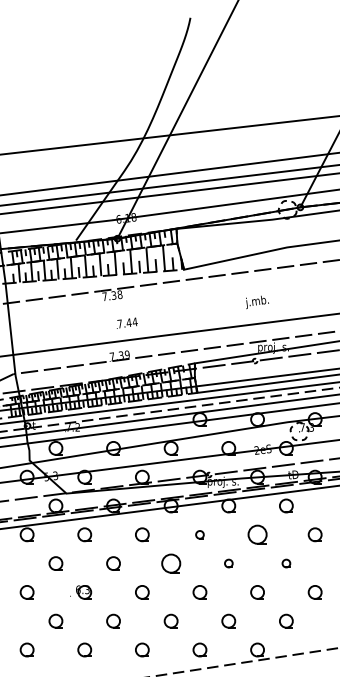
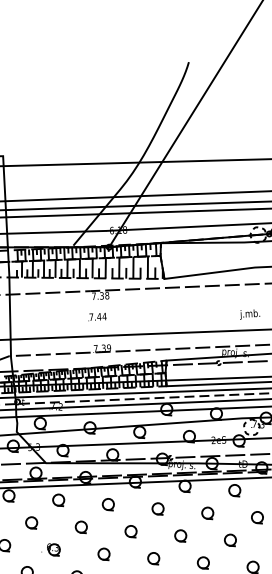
text: (257, 302) -> (250, 314), moved
text: (127, 322) -> (98, 316), moved
part: (199, 534) -> (157, 508), size x1.67
part: (257, 534) -> (207, 512), size x0.71
part: (170, 563) -> (130, 531), size x0.71
part: (228, 563) -> (180, 535), size x1.67
part: (286, 563) -> (230, 540), size x1.67

